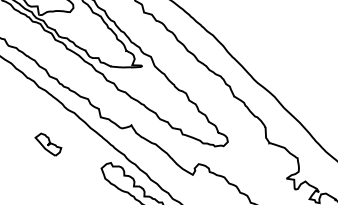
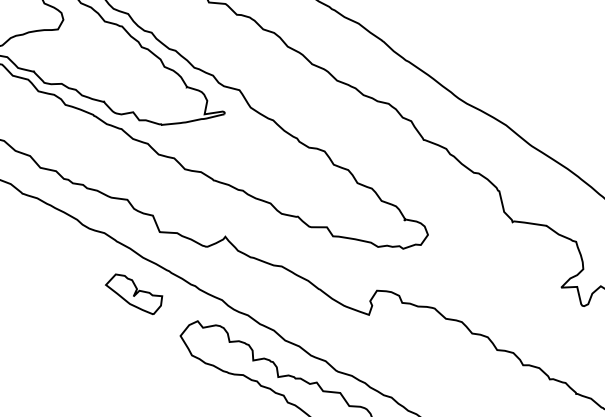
part: (48, 144) -> (134, 293), moved

